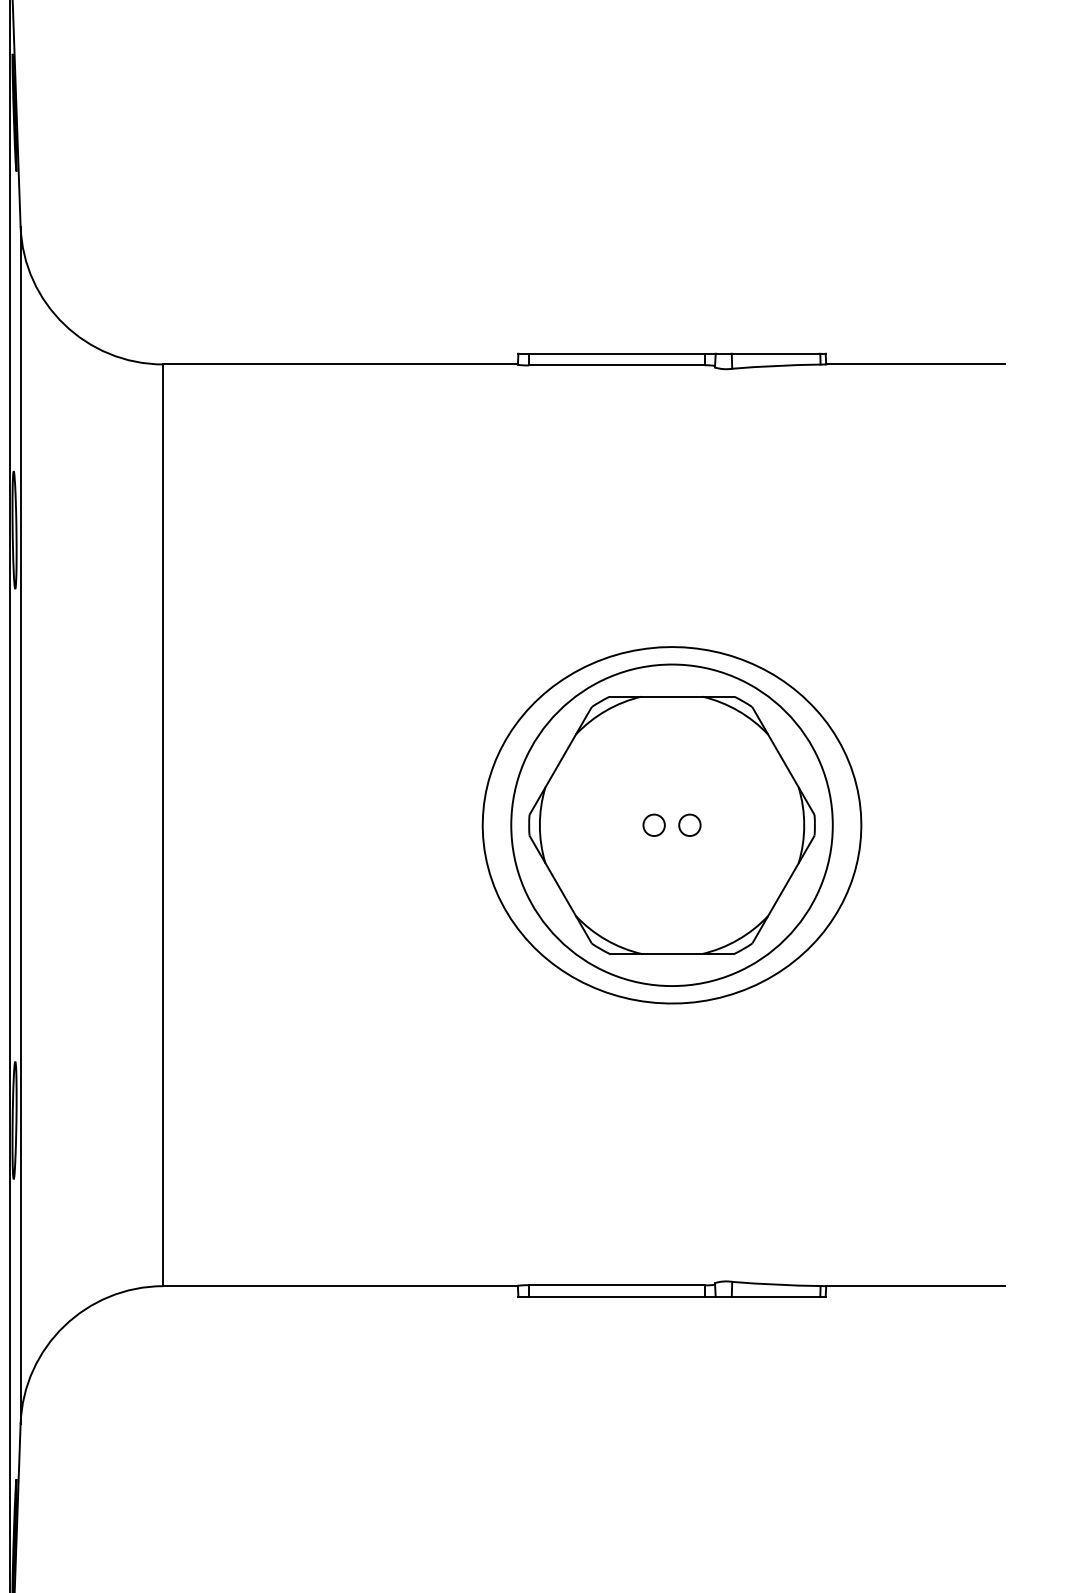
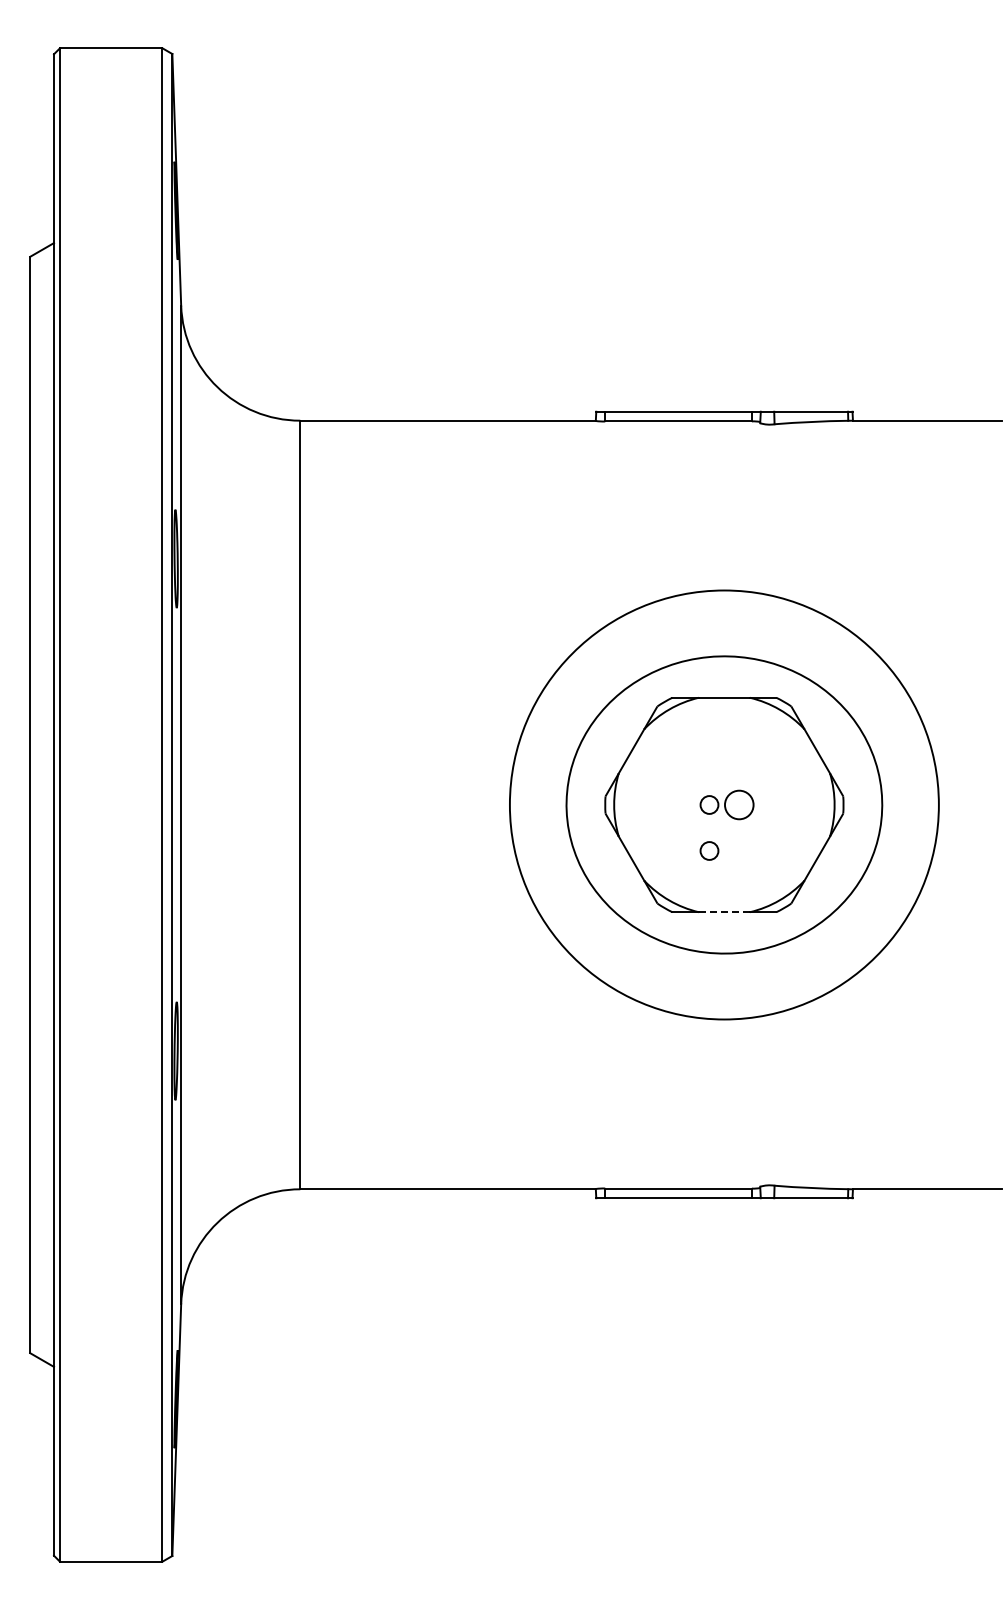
circle: (672, 824) -> (724, 804), size x1.6
circle: (690, 824) -> (739, 804), size x1.6
circle: (654, 879) -> (709, 850), added
line: (672, 954) -> (724, 912), solid -> dashed

